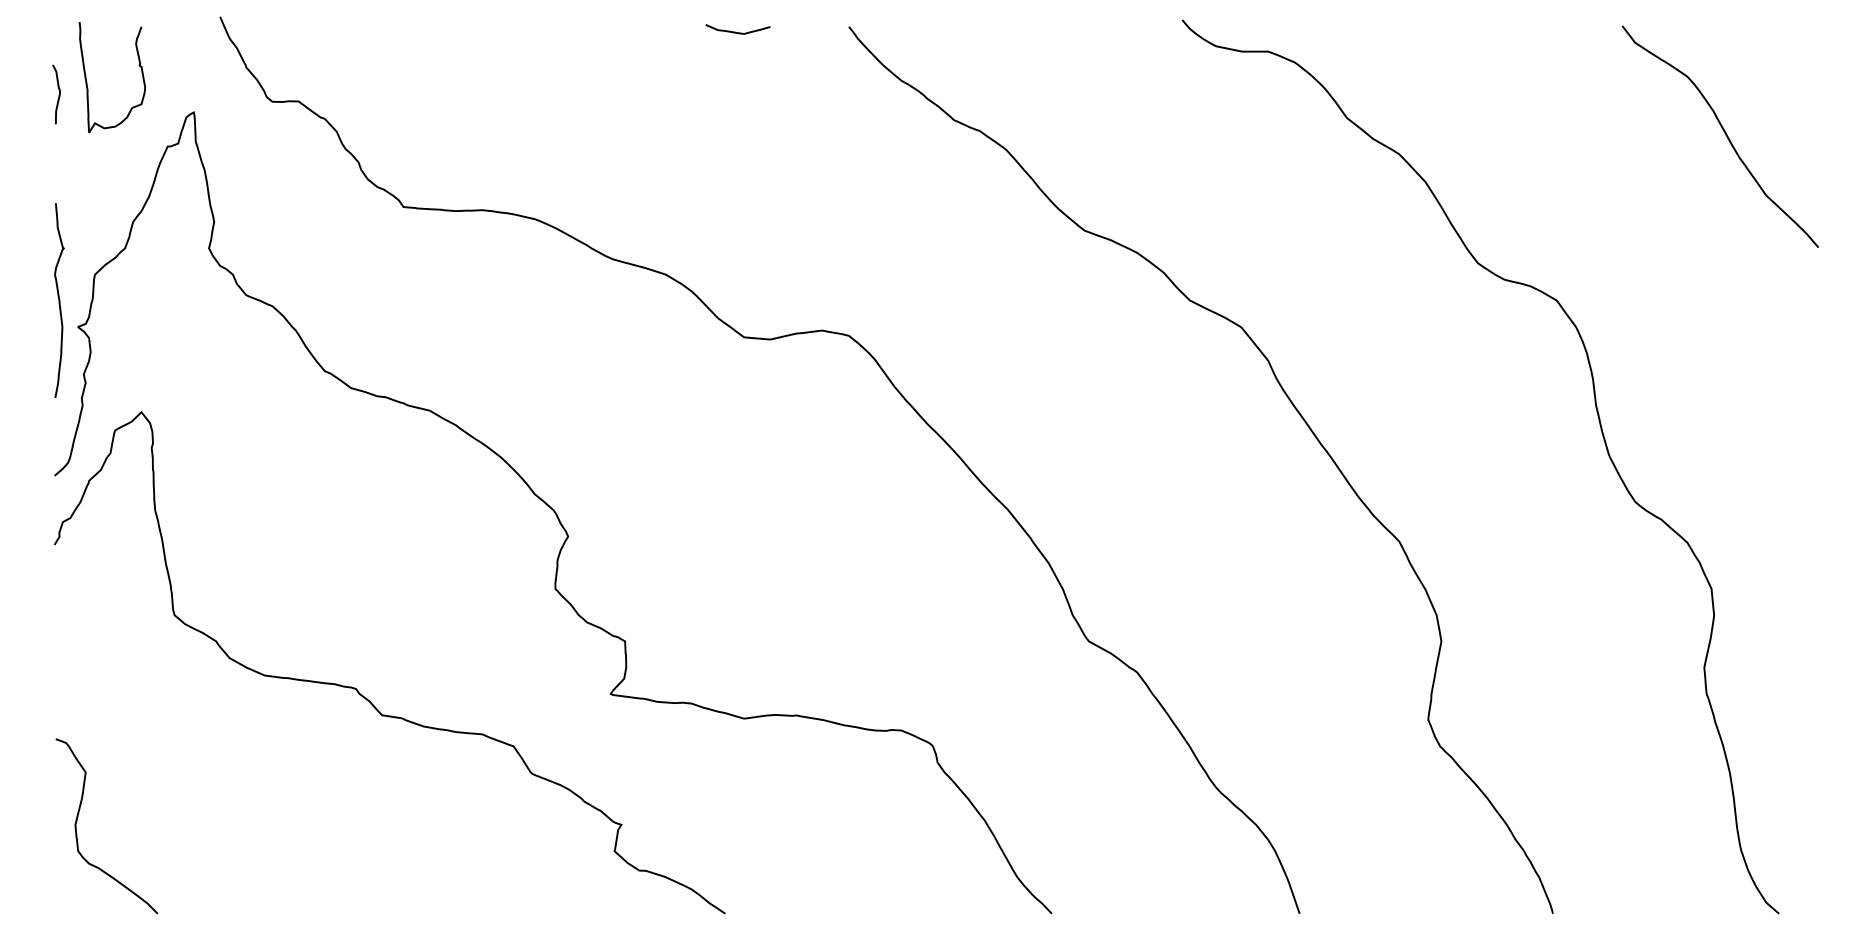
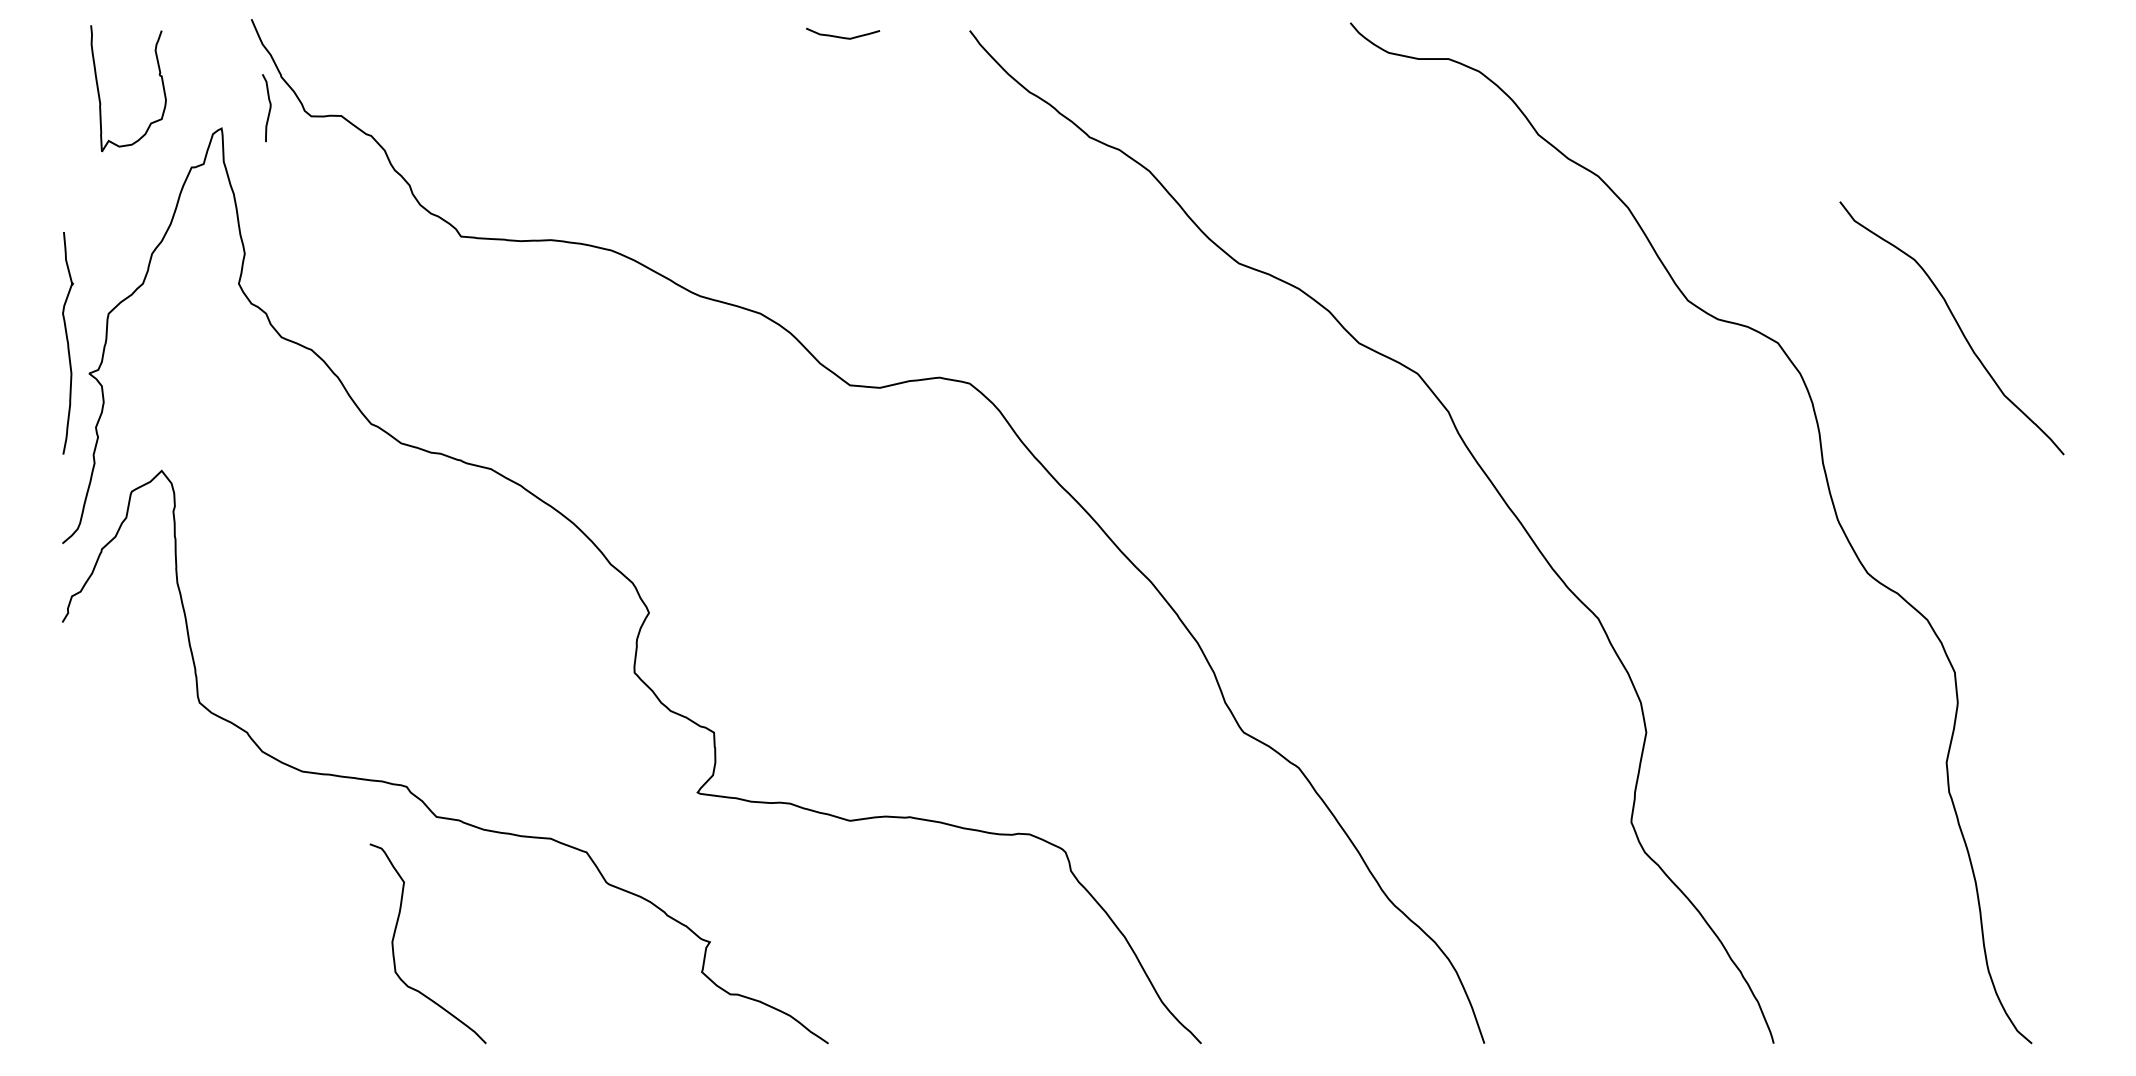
curve: (58, 94) -> (269, 108), moved
curve: (1725, 134) -> (1957, 325), moved
curve: (78, 818) -> (395, 934), moved

